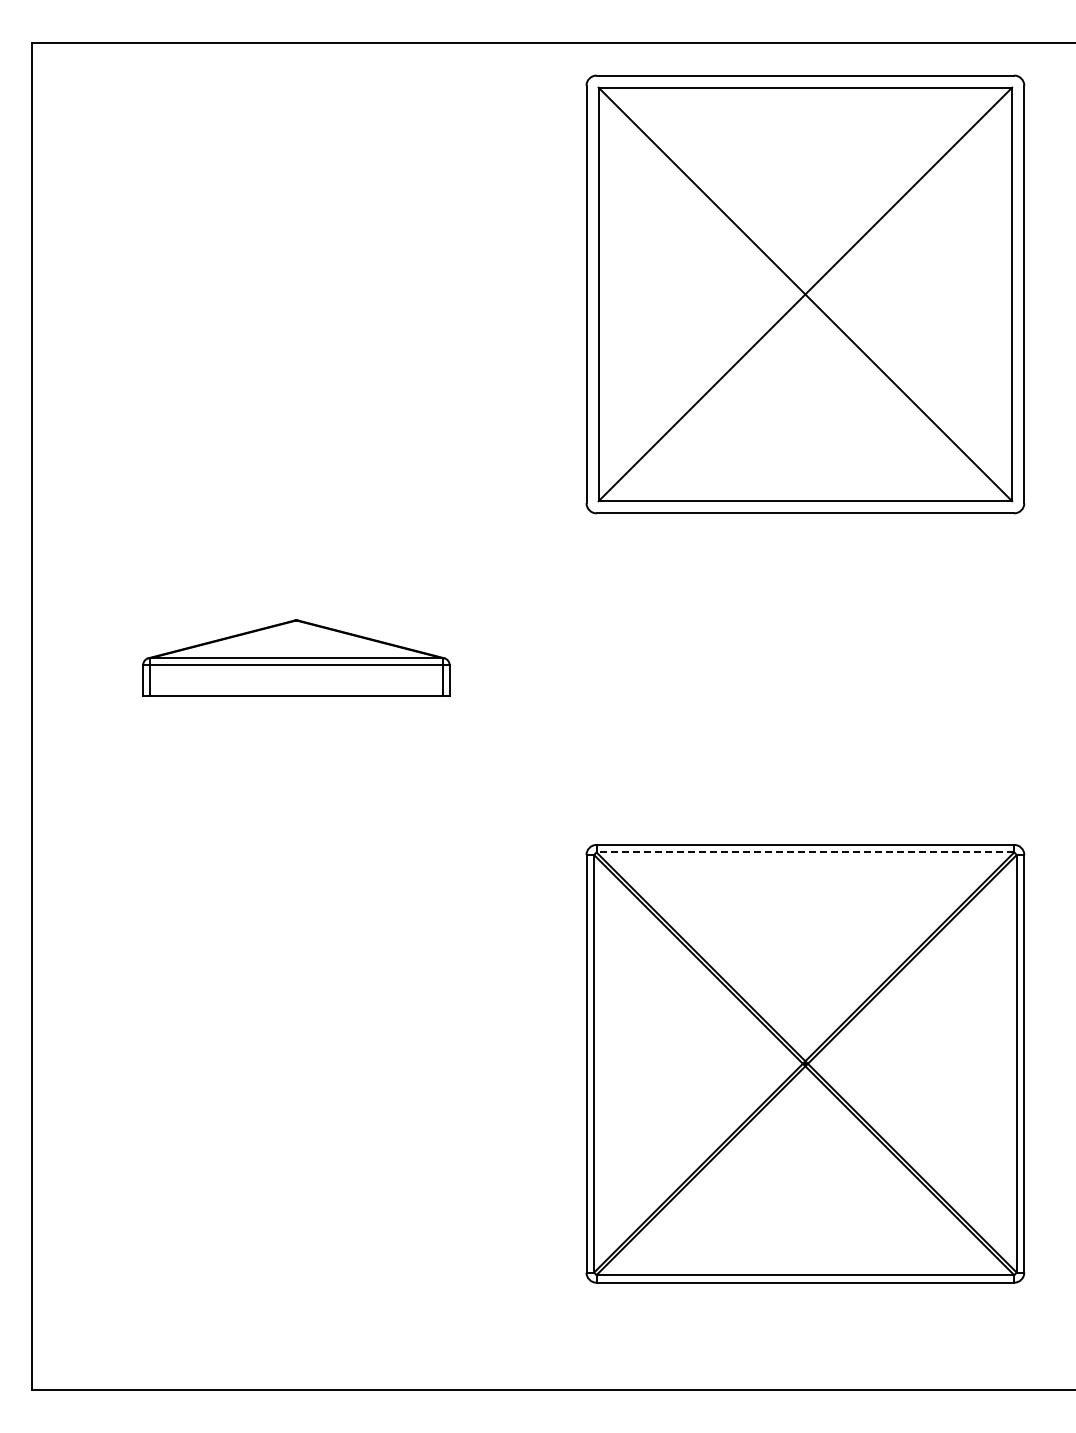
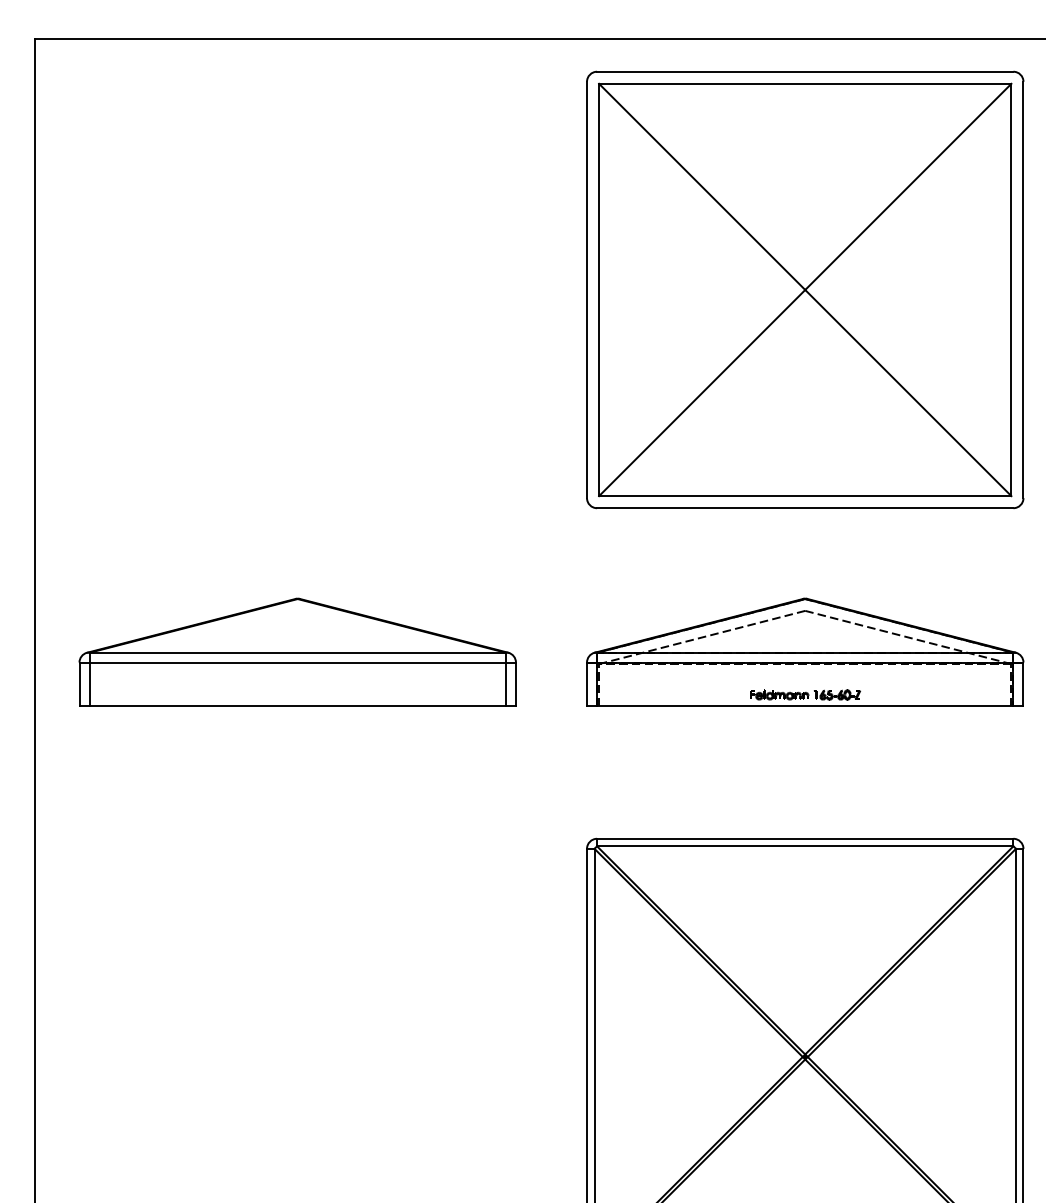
part: (296, 657) -> (297, 651), size x1.43
part: (805, 657) -> (805, 651), added
line: (805, 852) -> (805, 846), dashed -> solid

